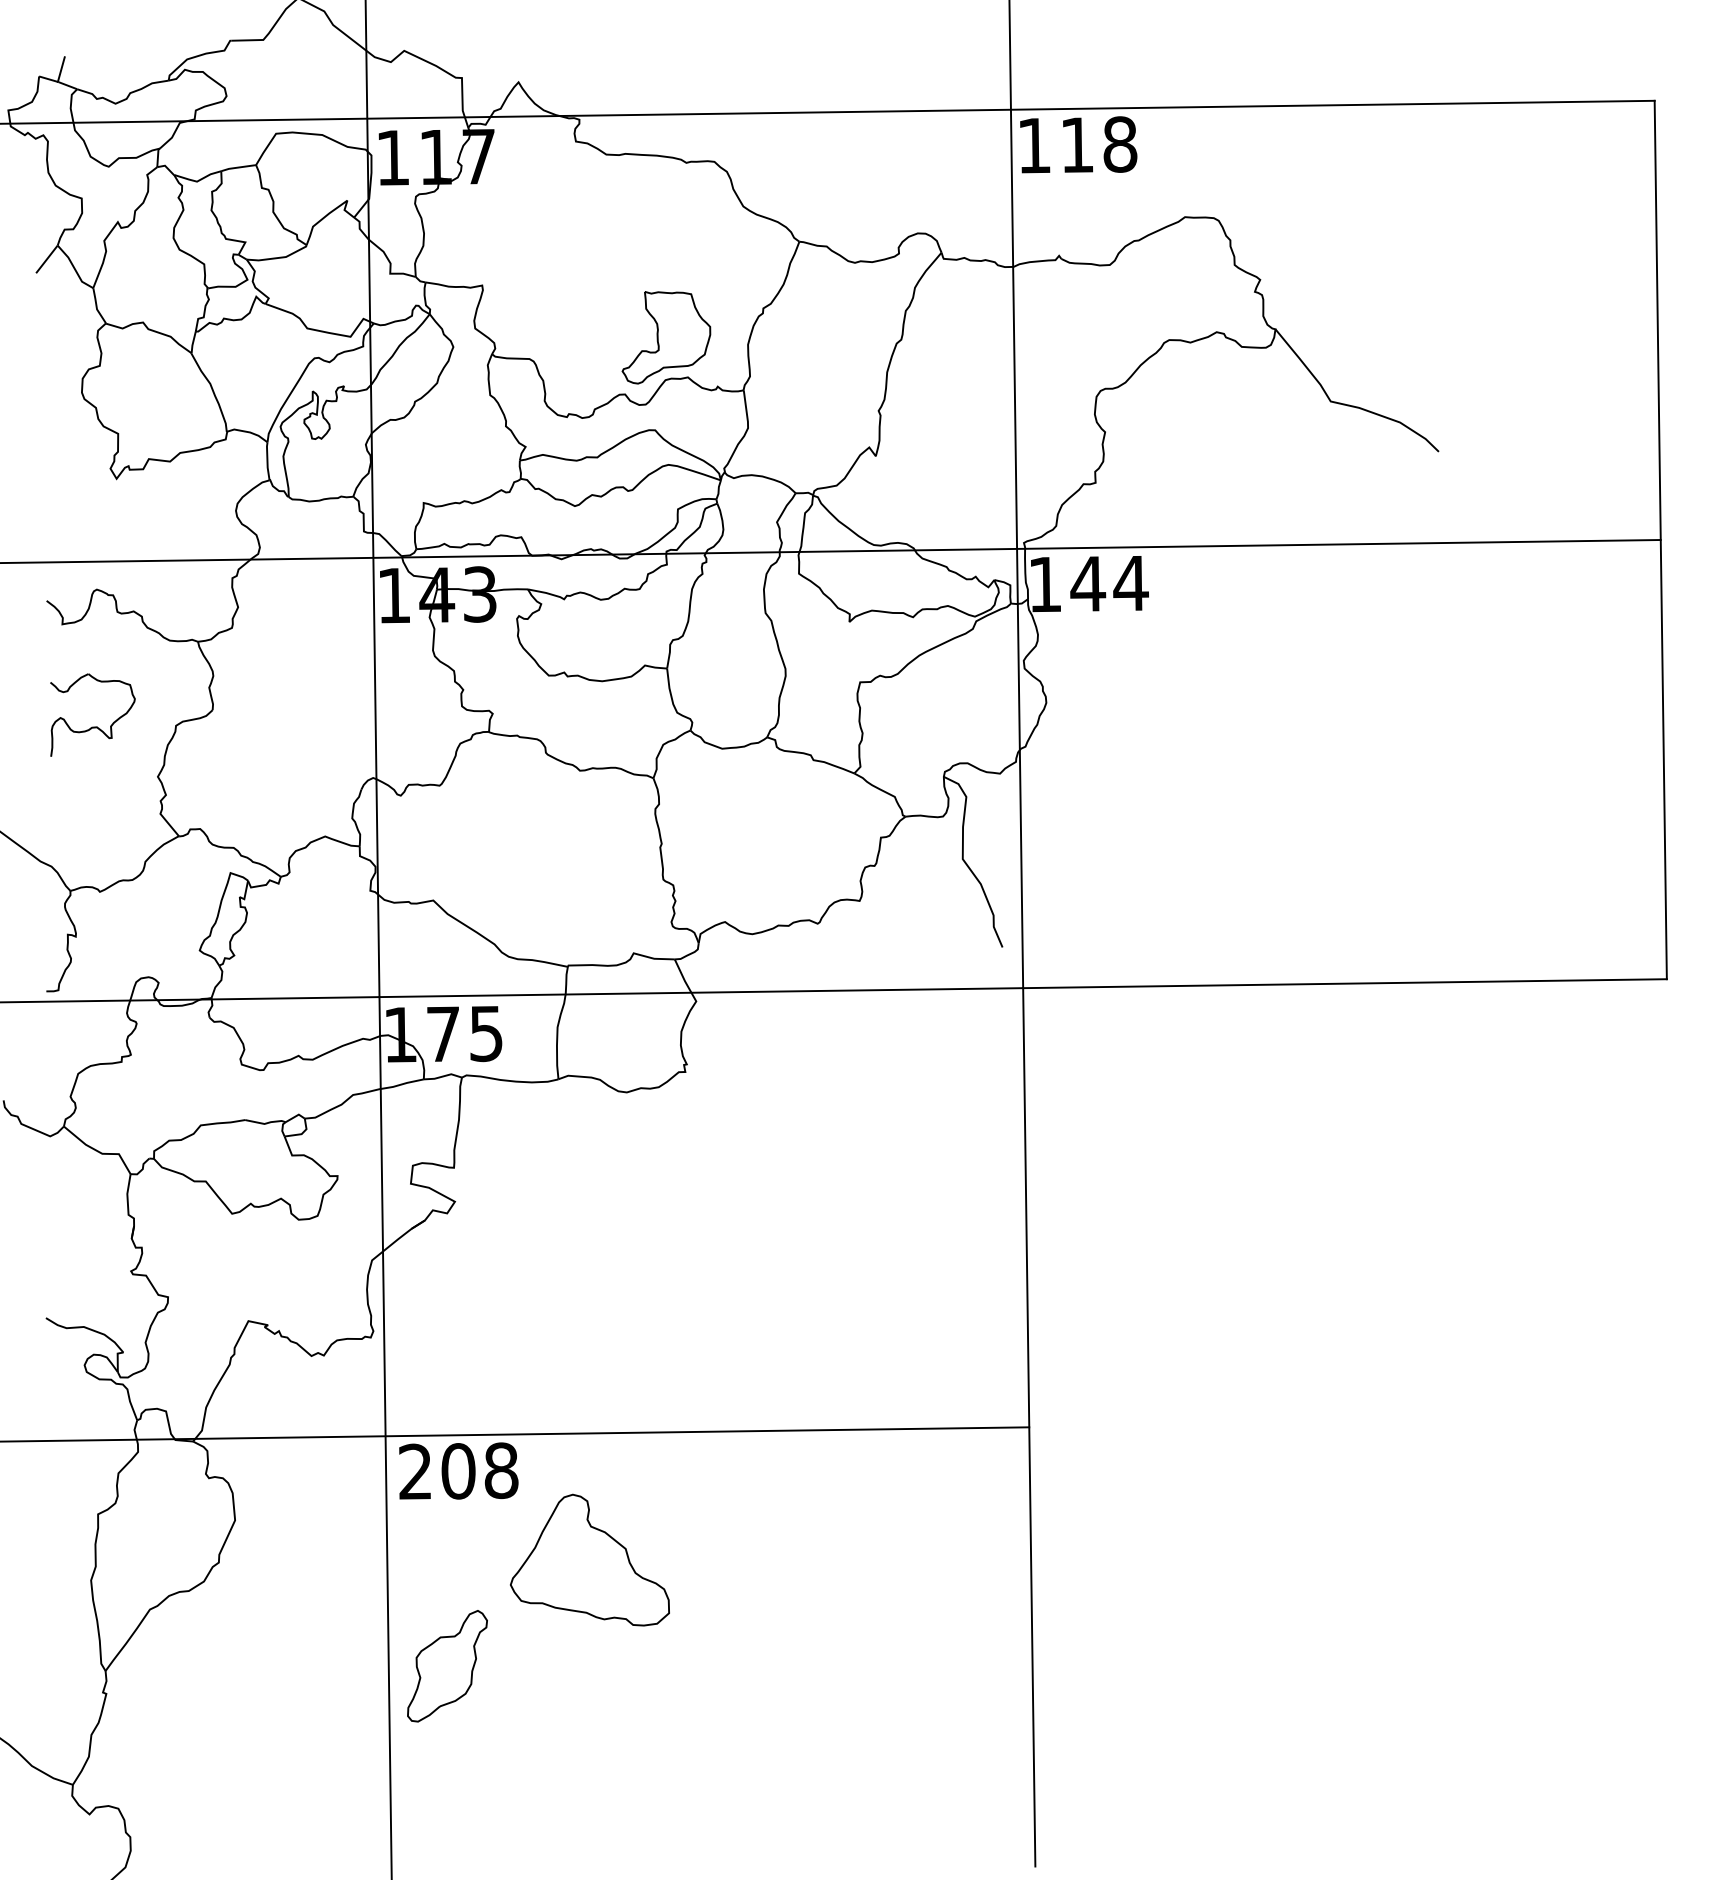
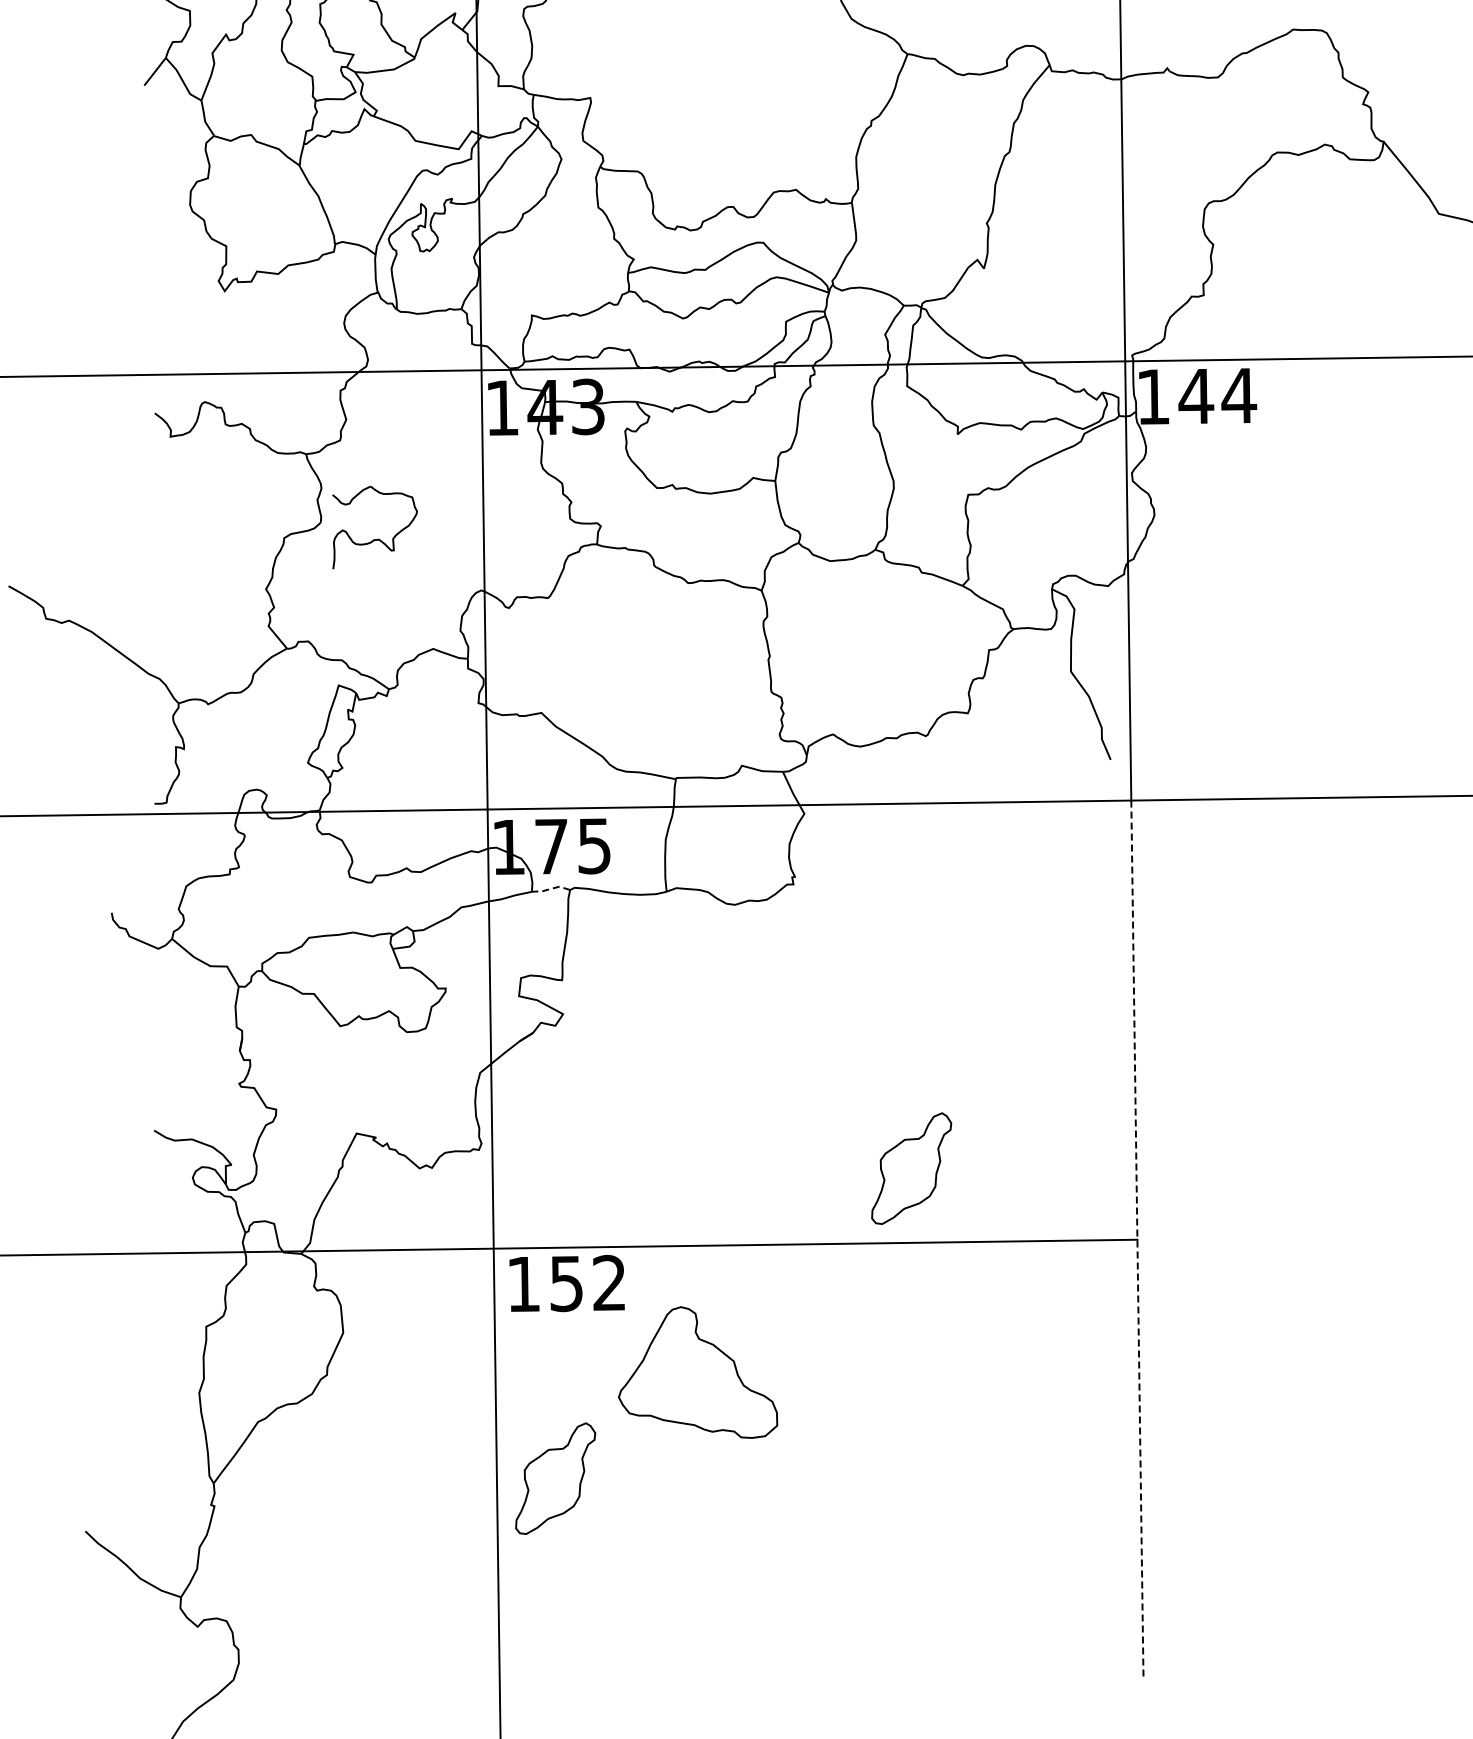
part: (666, 337) -> (774, 149), removed
part: (92, 726) -> (374, 538), moved
line: (442, 1076) -> (550, 888), solid -> dashed
part: (803, 1356) -> (911, 1168), added
line: (1029, 1427) -> (1137, 1239), solid -> dashed
text: (458, 1470) -> (566, 1282), 208 -> 152

